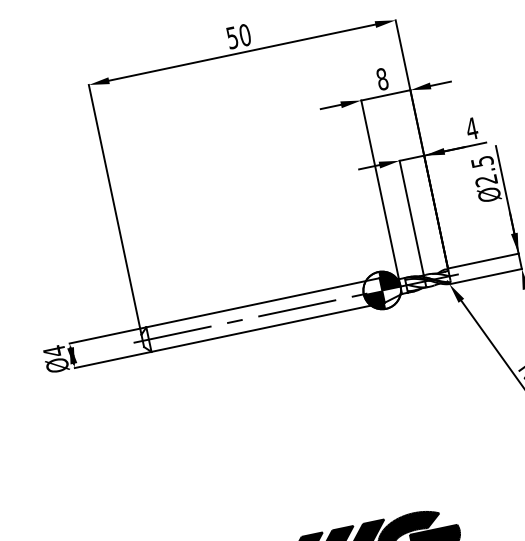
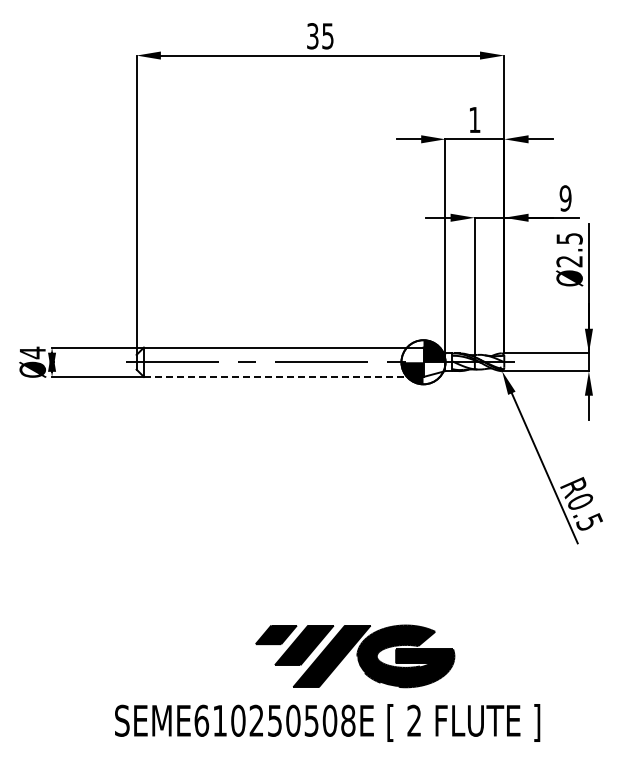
text: (238, 36) -> (320, 36), 50 -> 35
text: (382, 78) -> (474, 119), 8 -> 1
text: (471, 128) -> (565, 198), 4 -> 9
line: (267, 326) -> (283, 376), solid -> dashed

